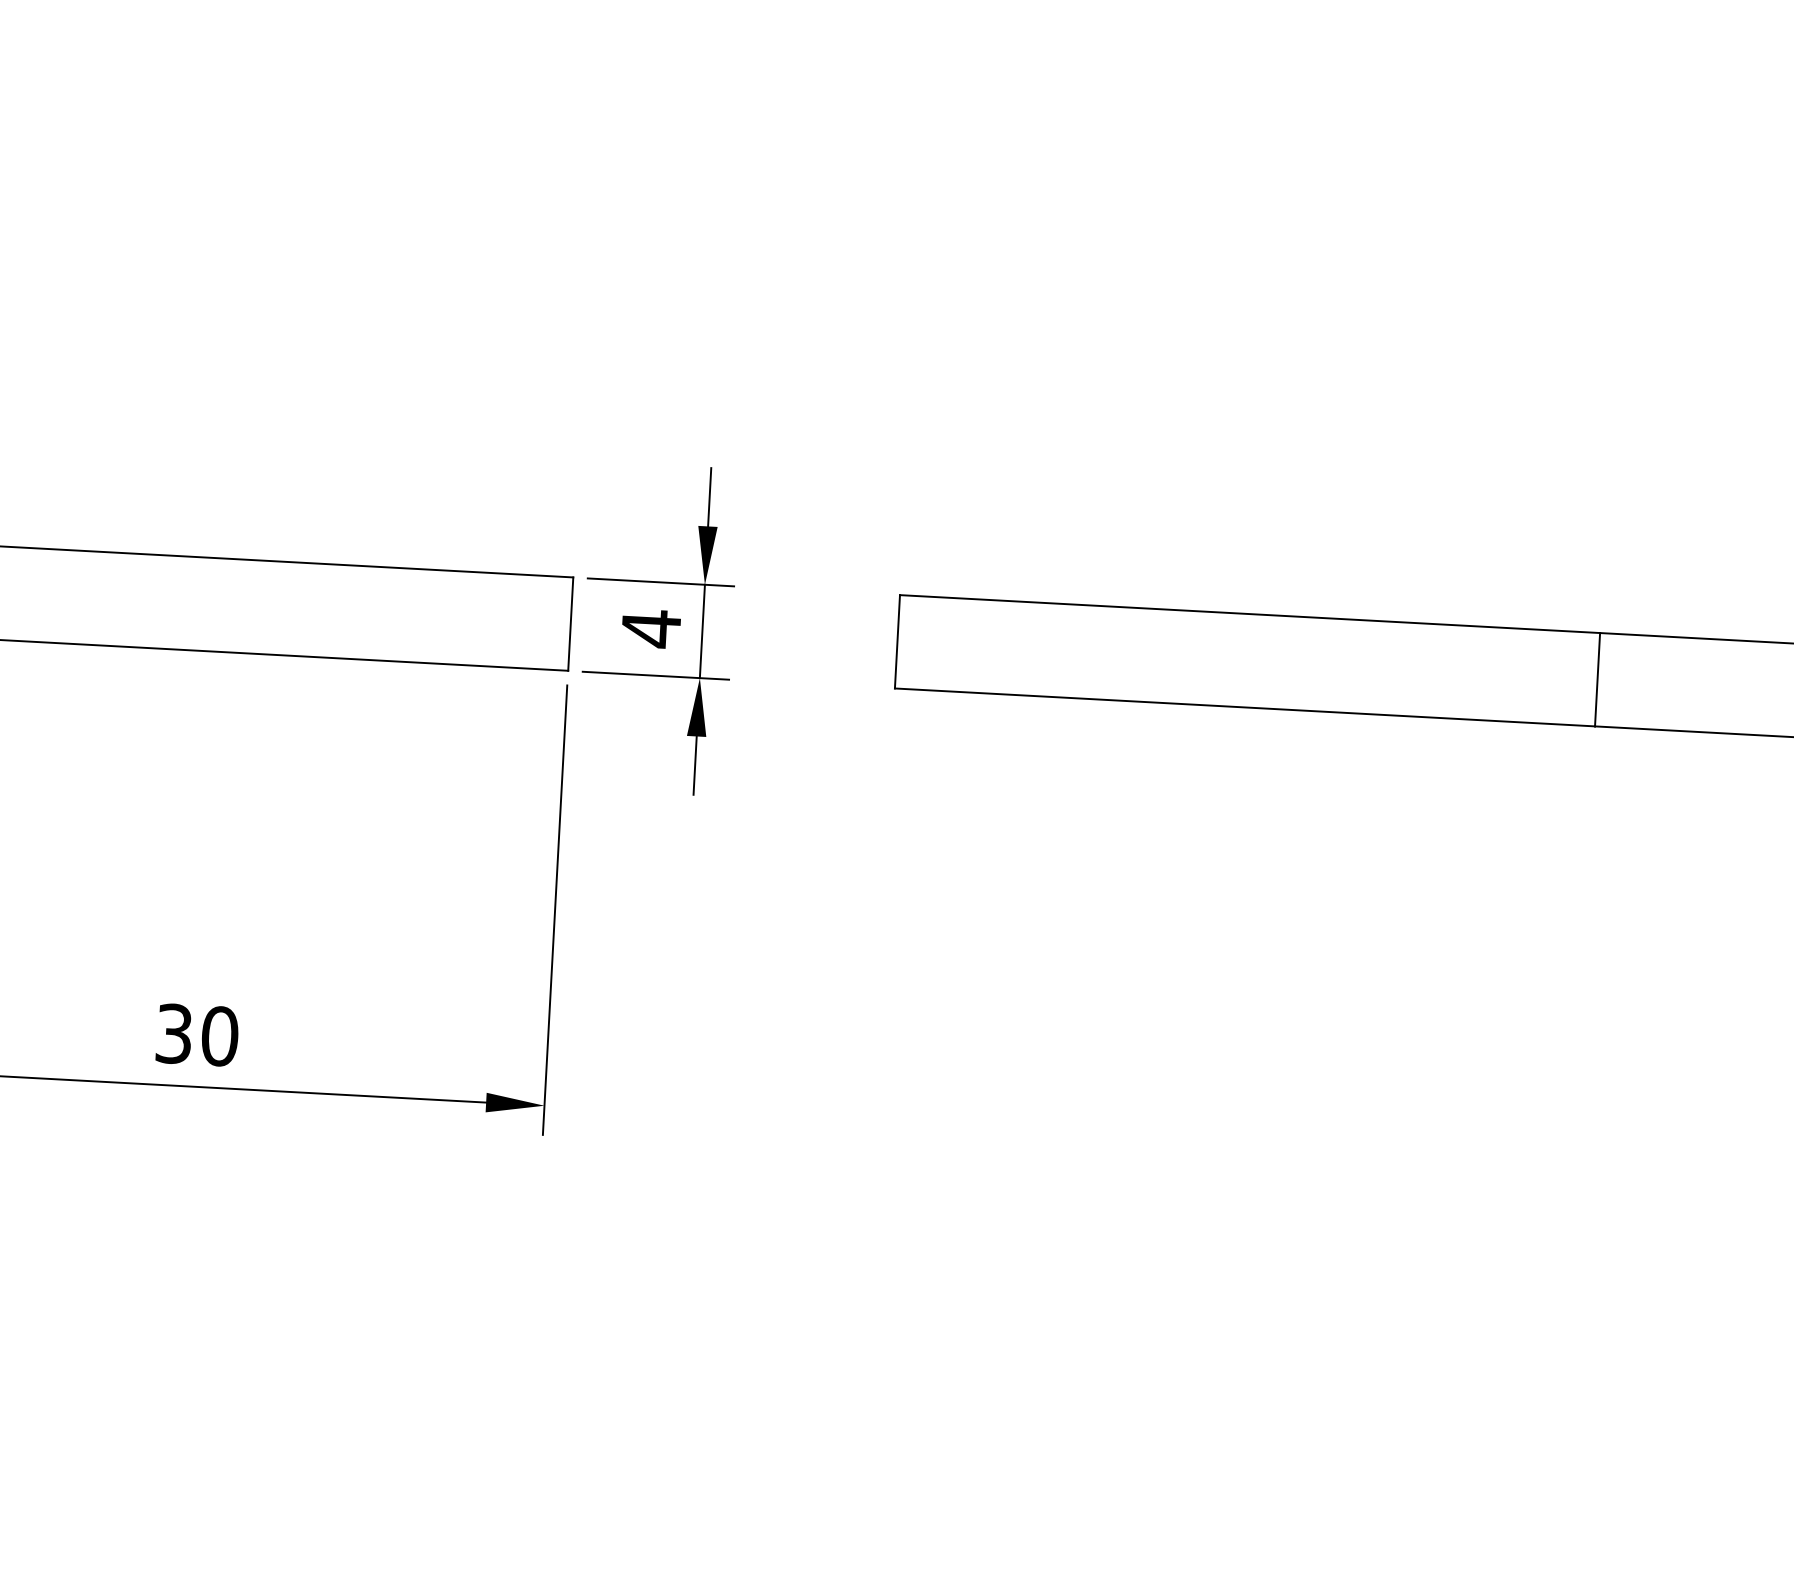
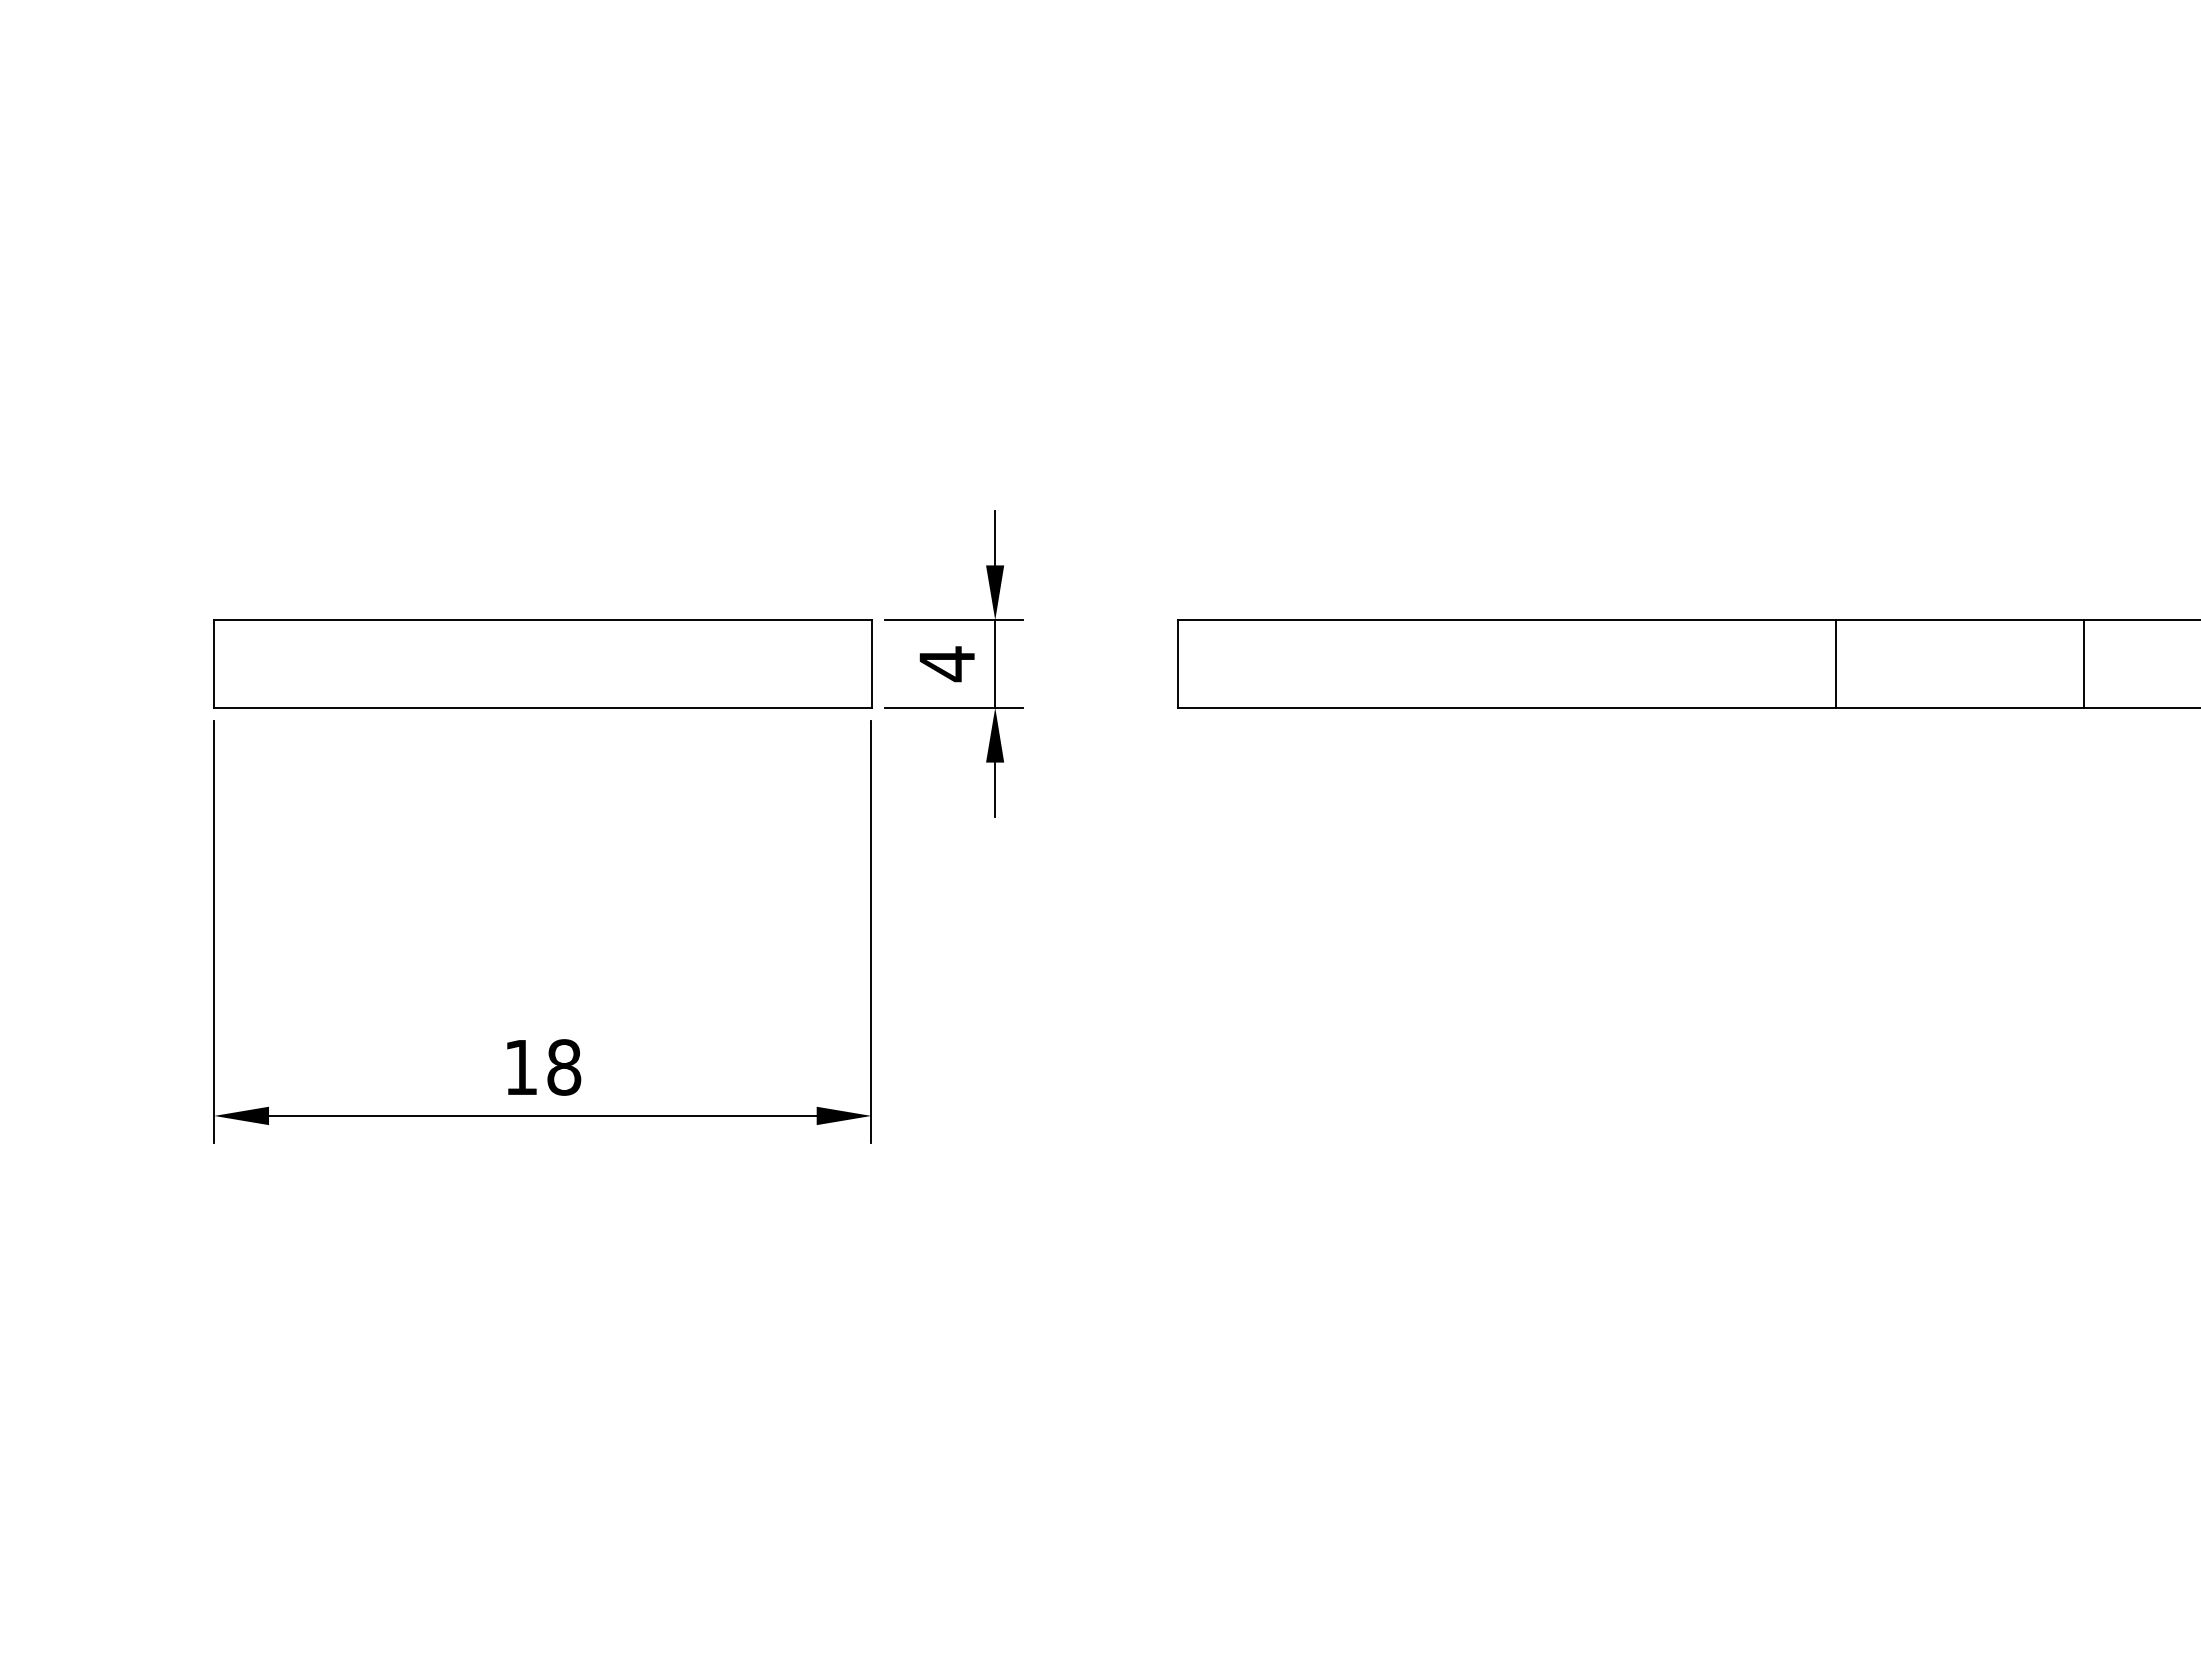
text: (197, 1035) -> (543, 1067), 30 -> 18

